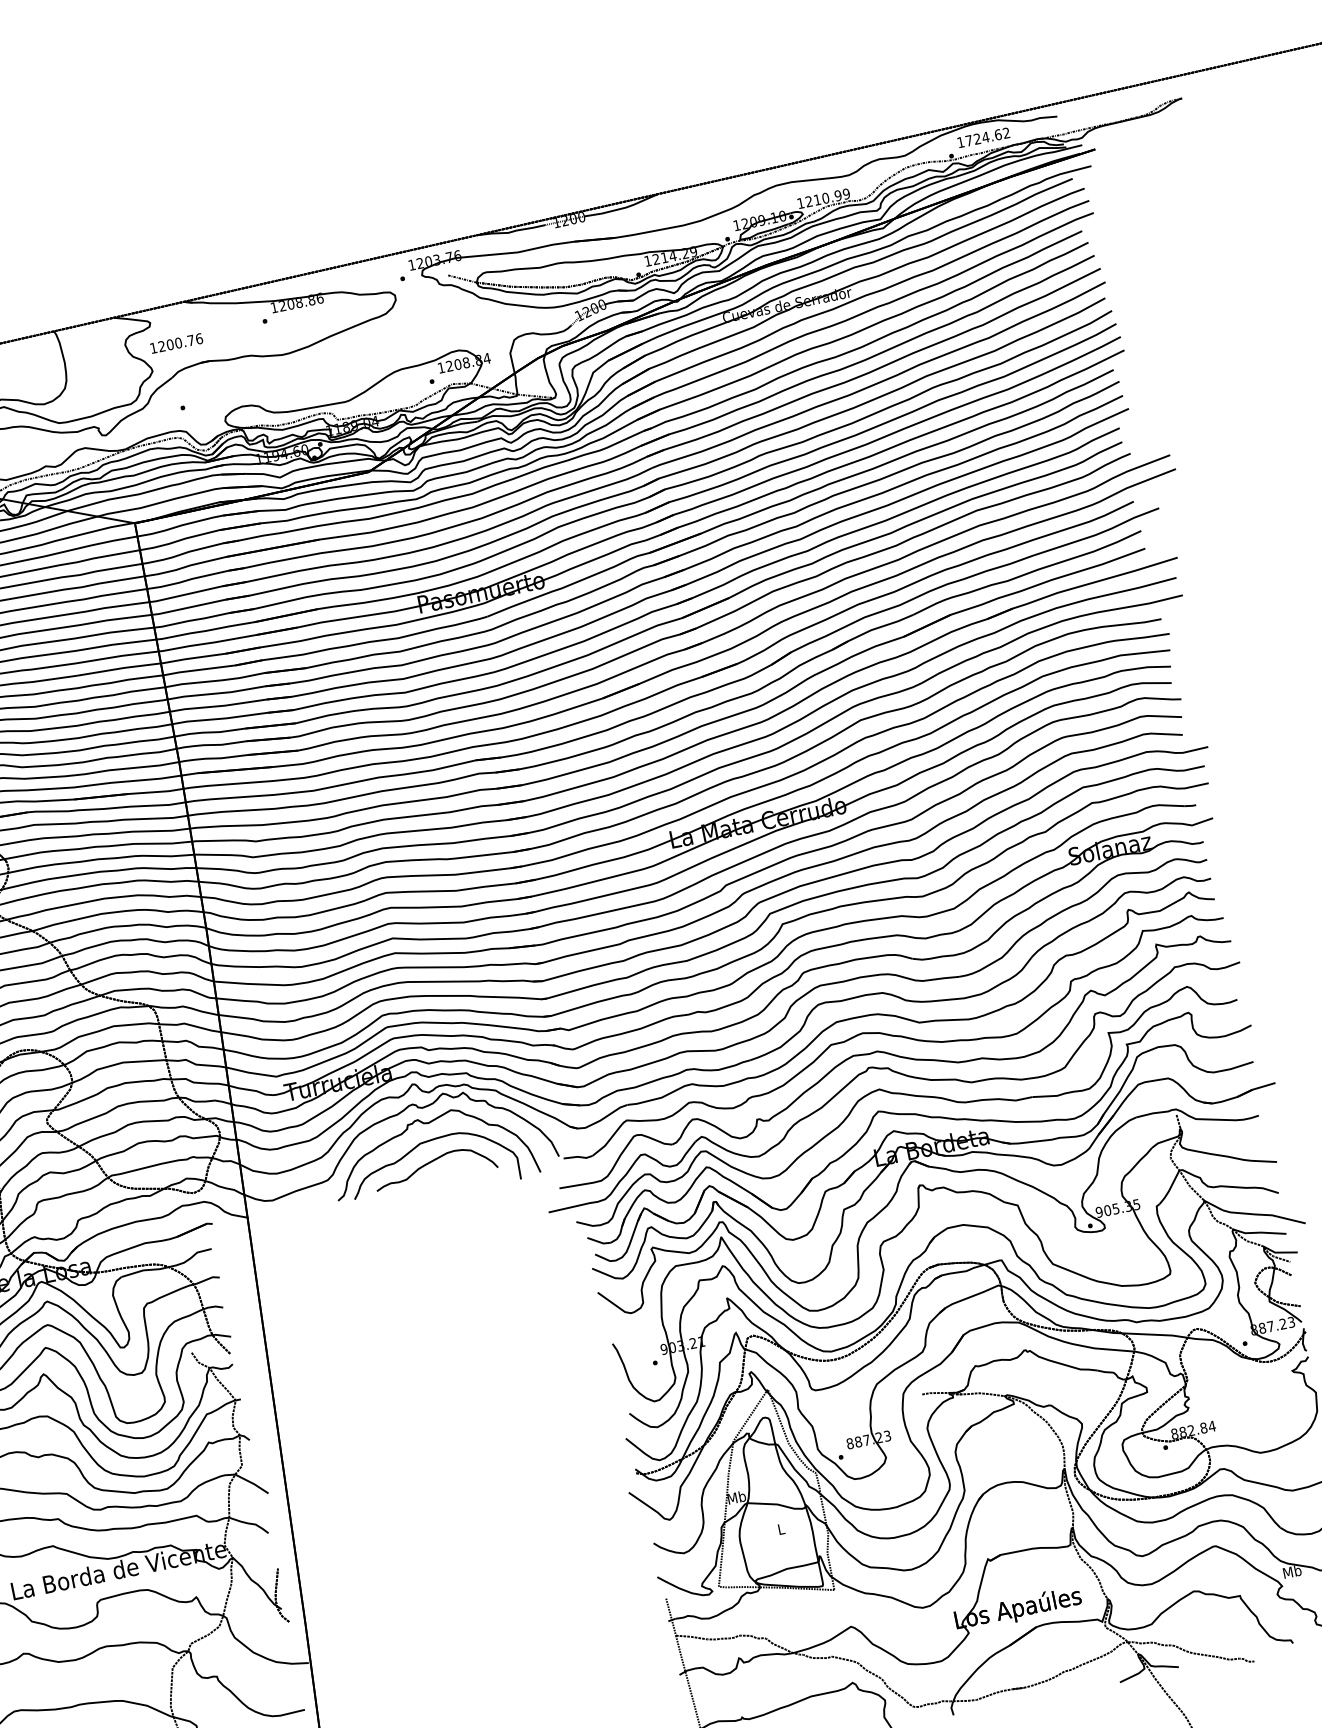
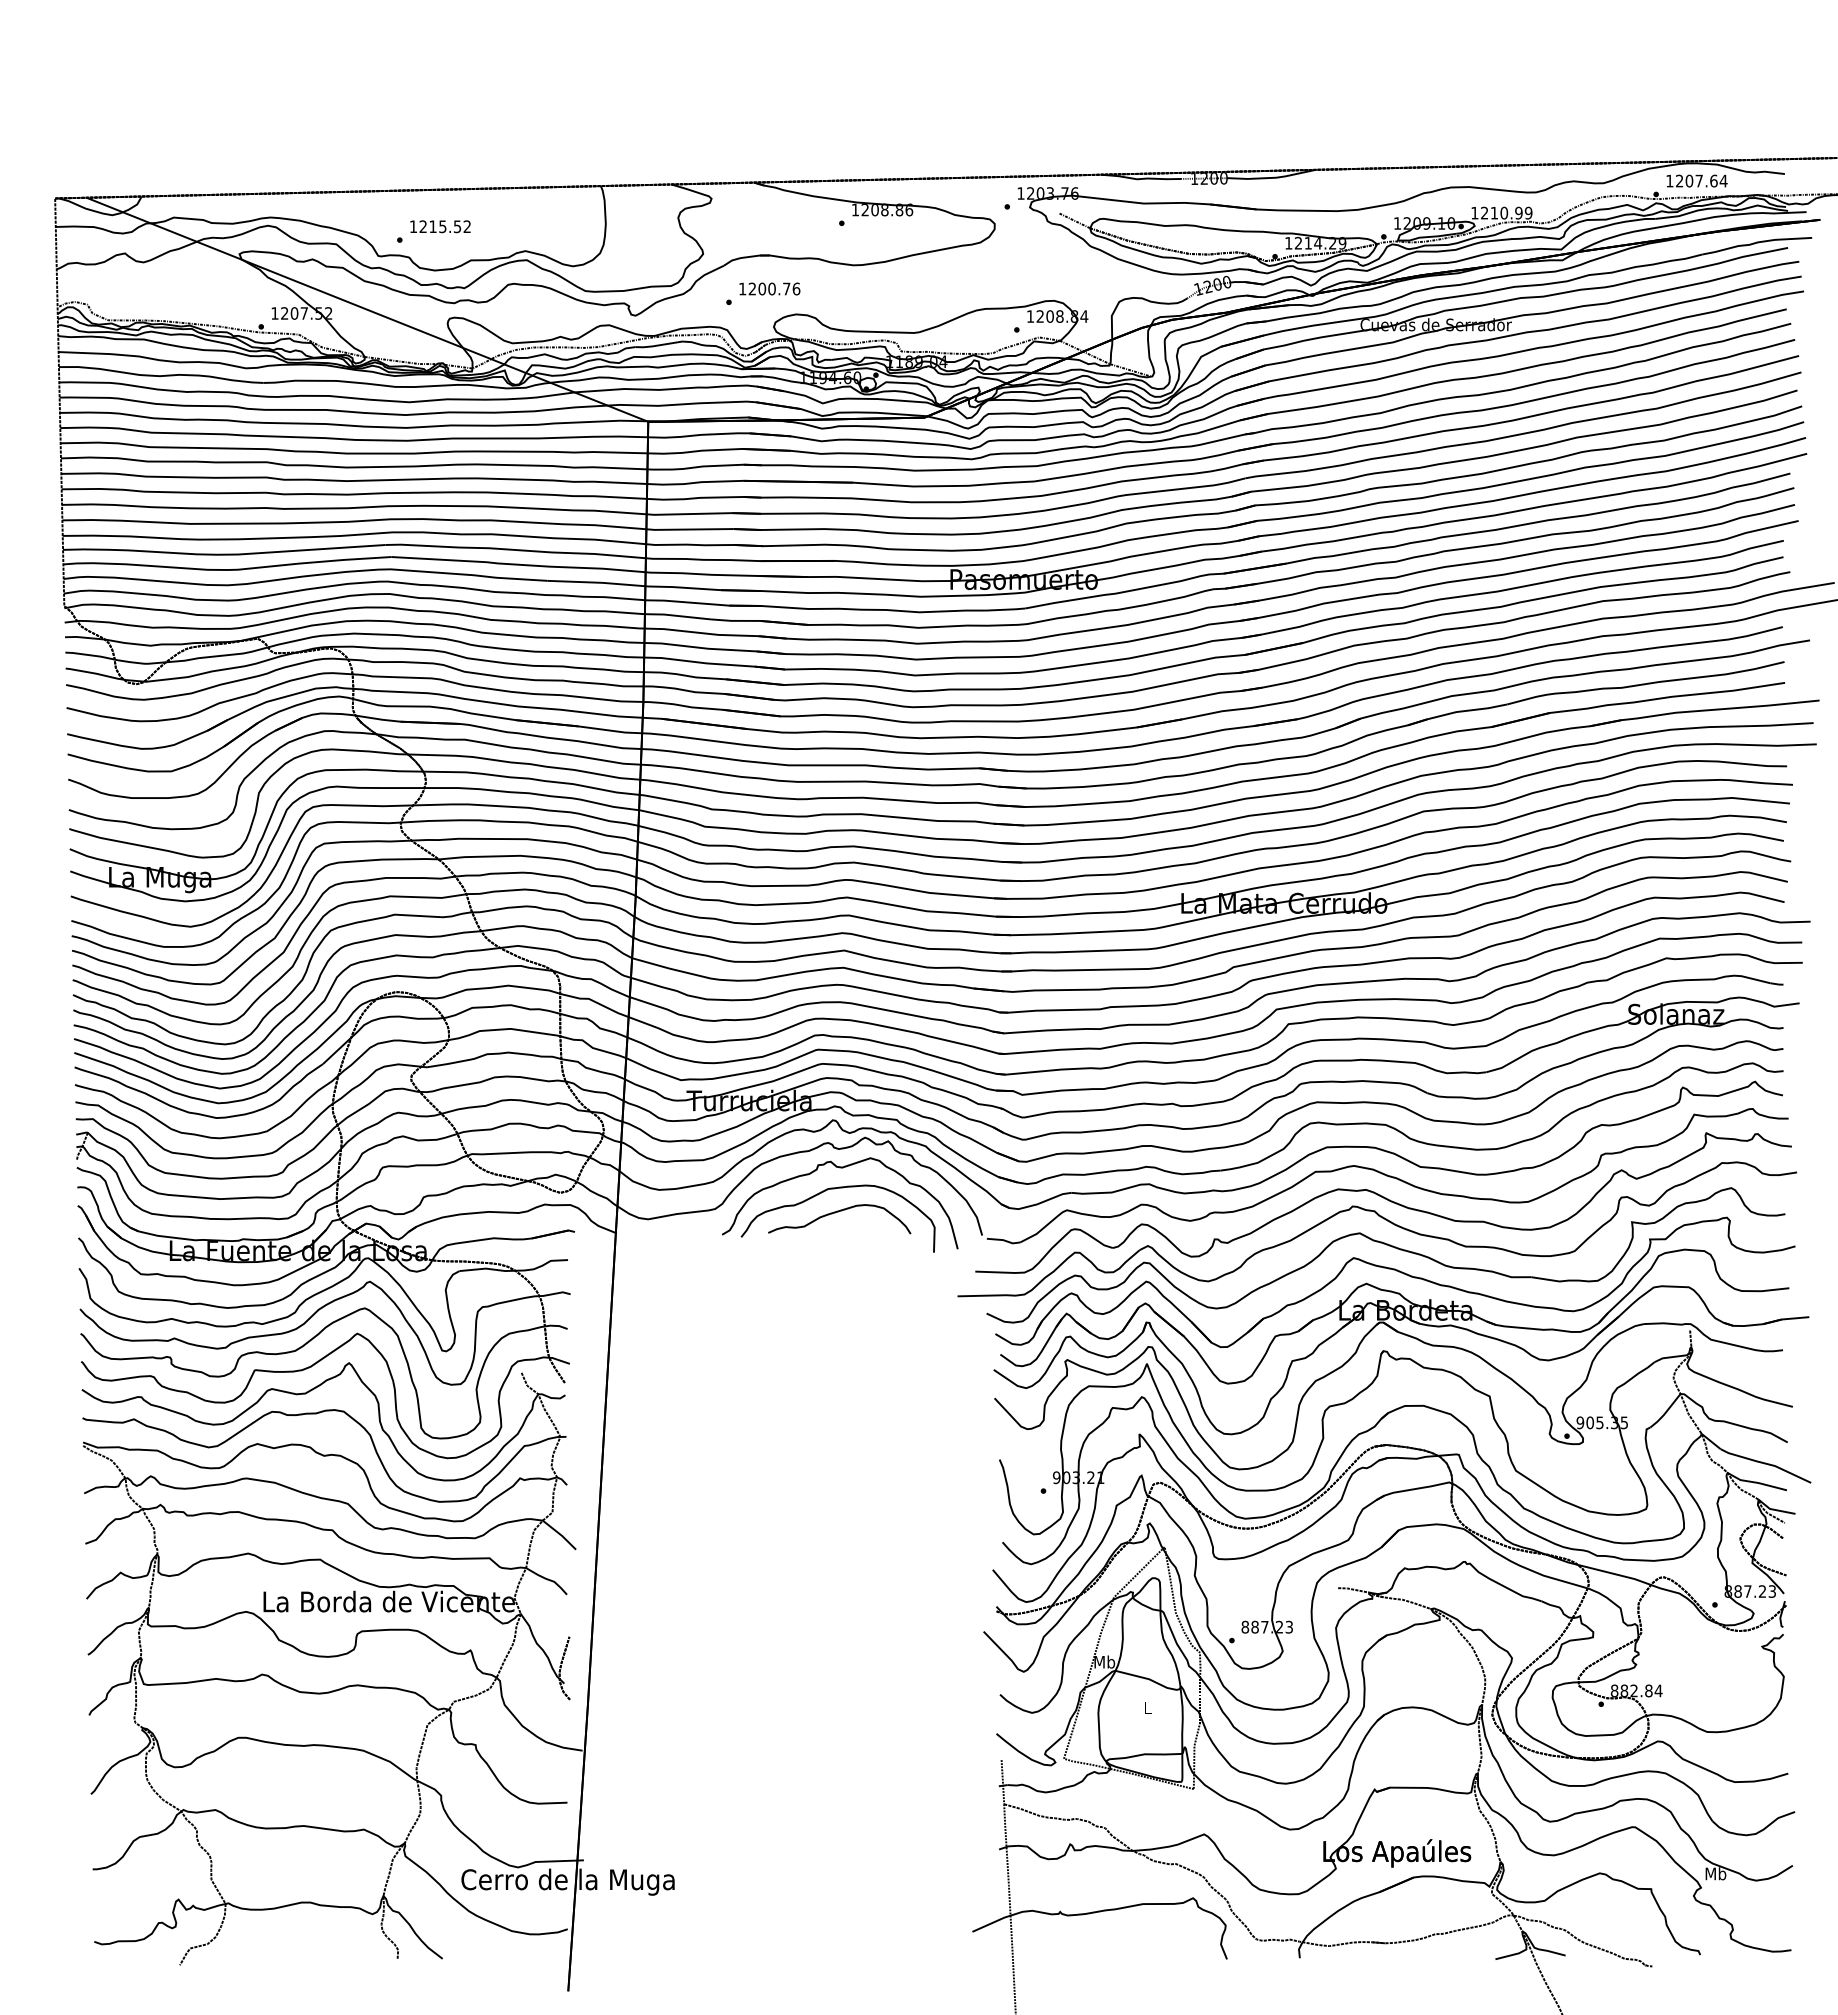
text: (987, 136) -> (1701, 180), 1724.62 -> 1207.64
text: (176, 343) -> (769, 288), moved

